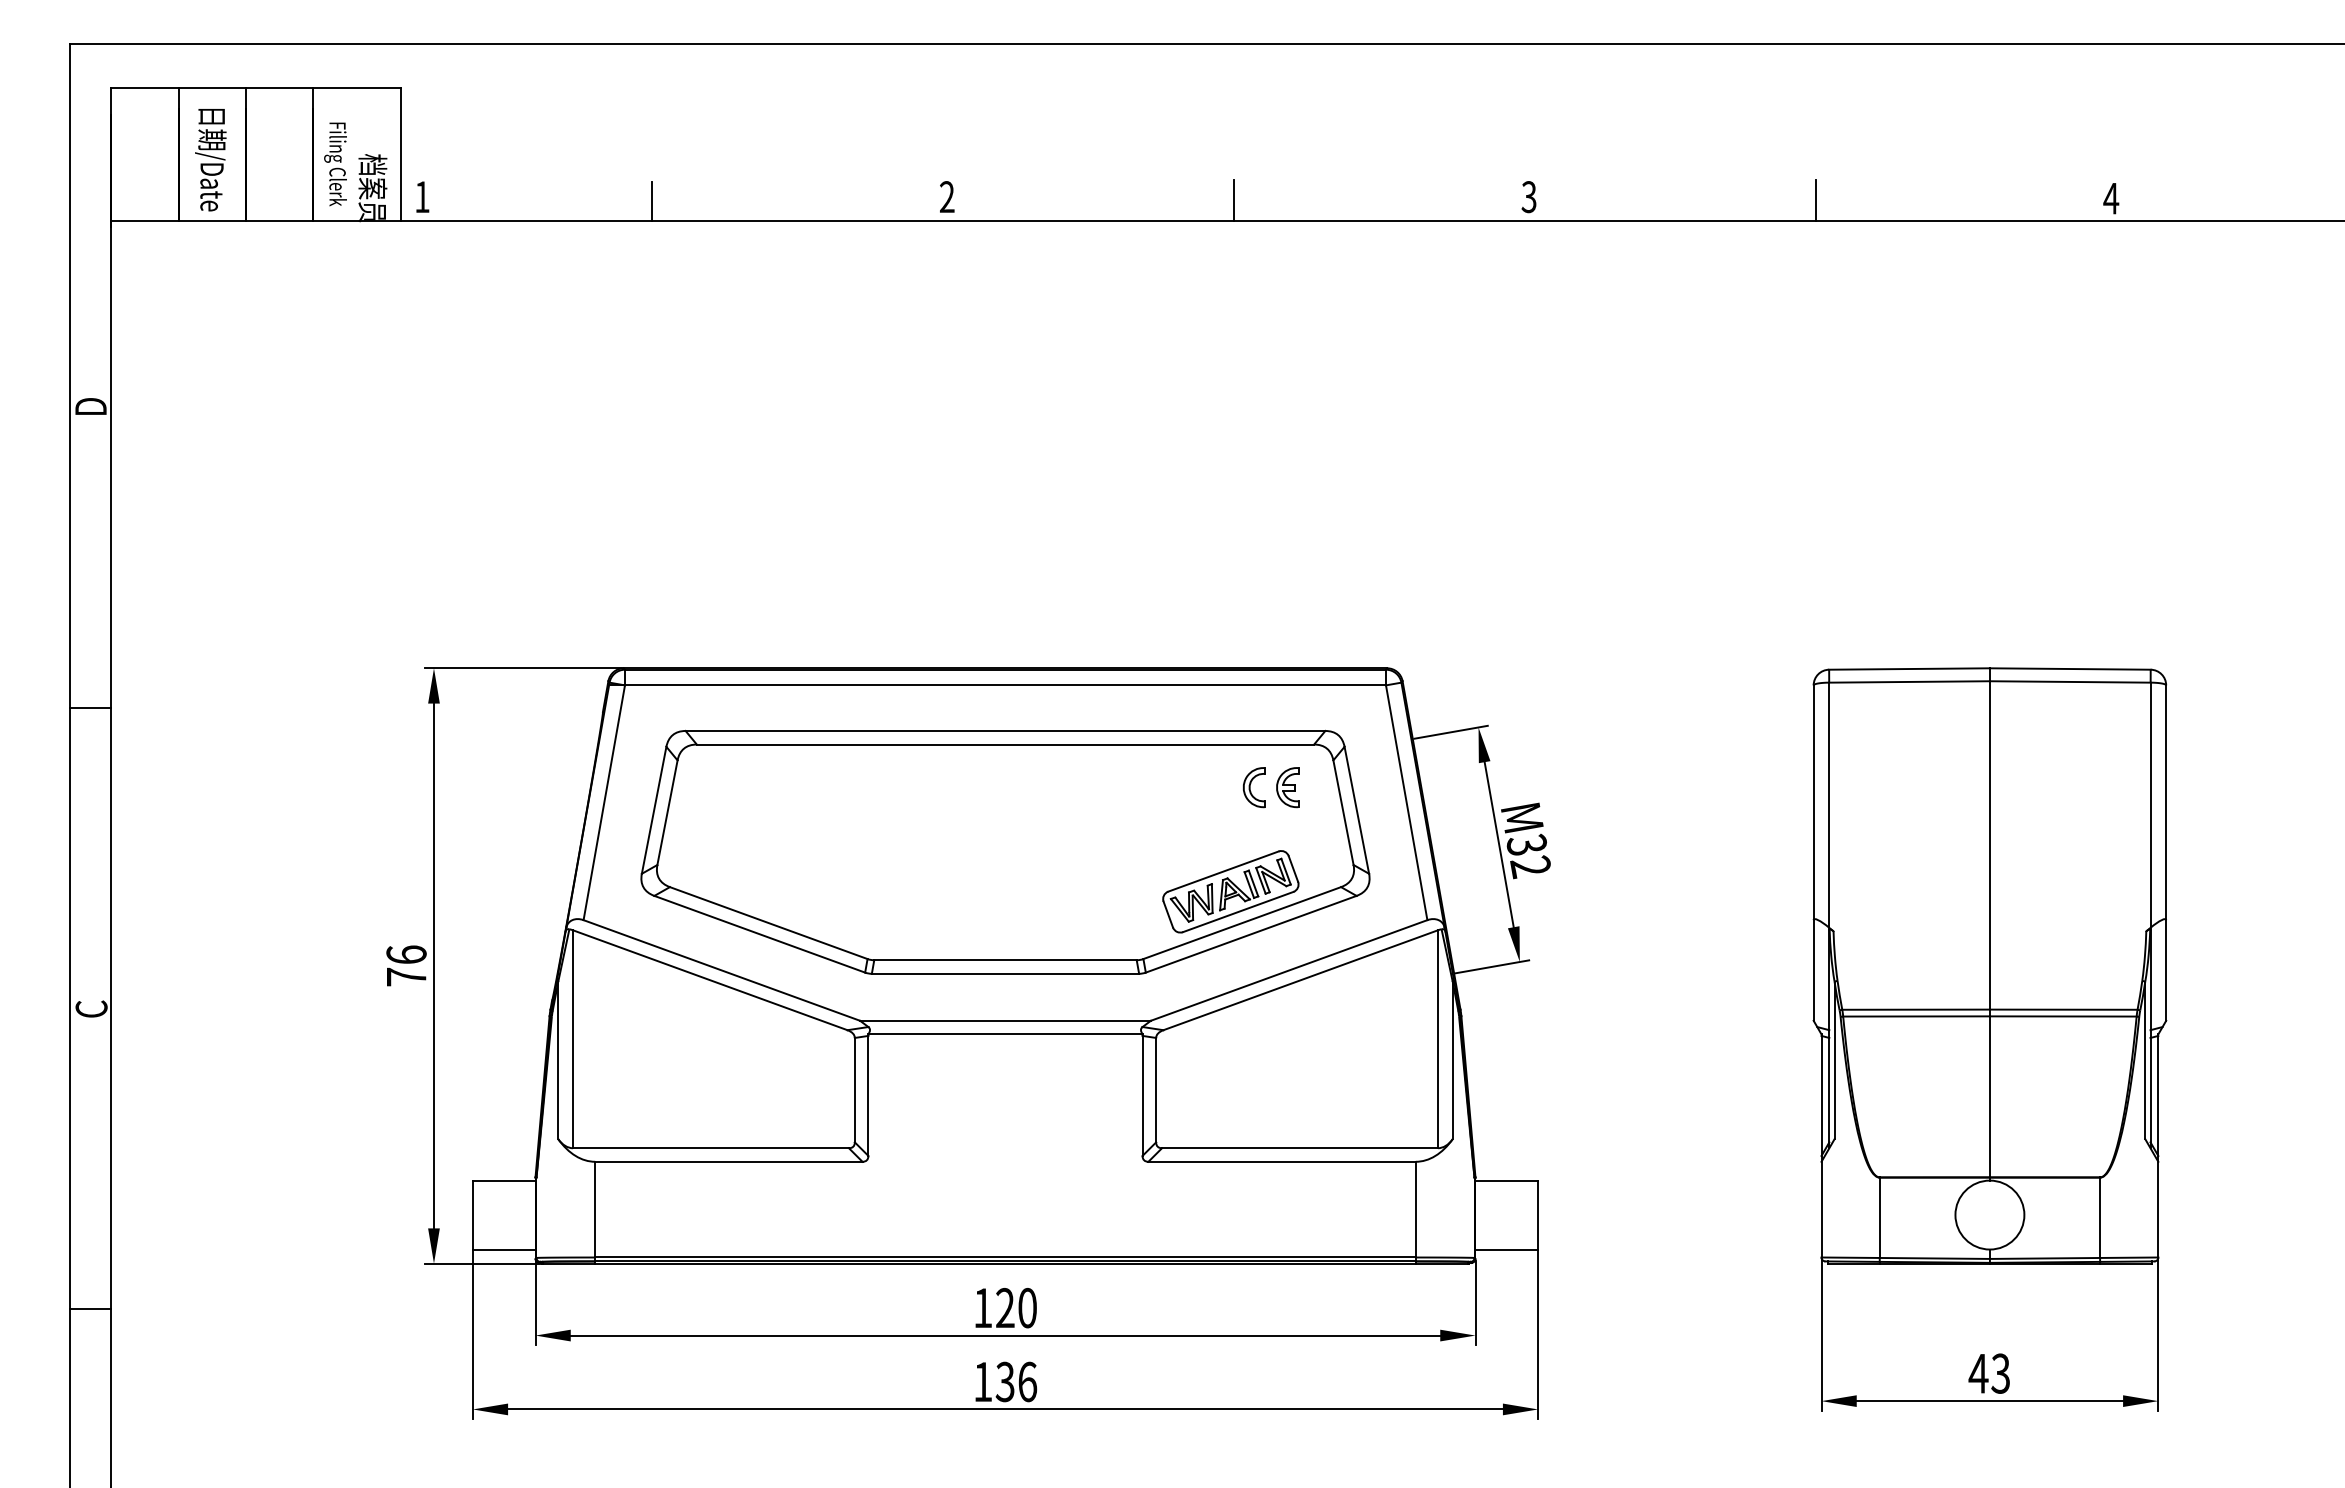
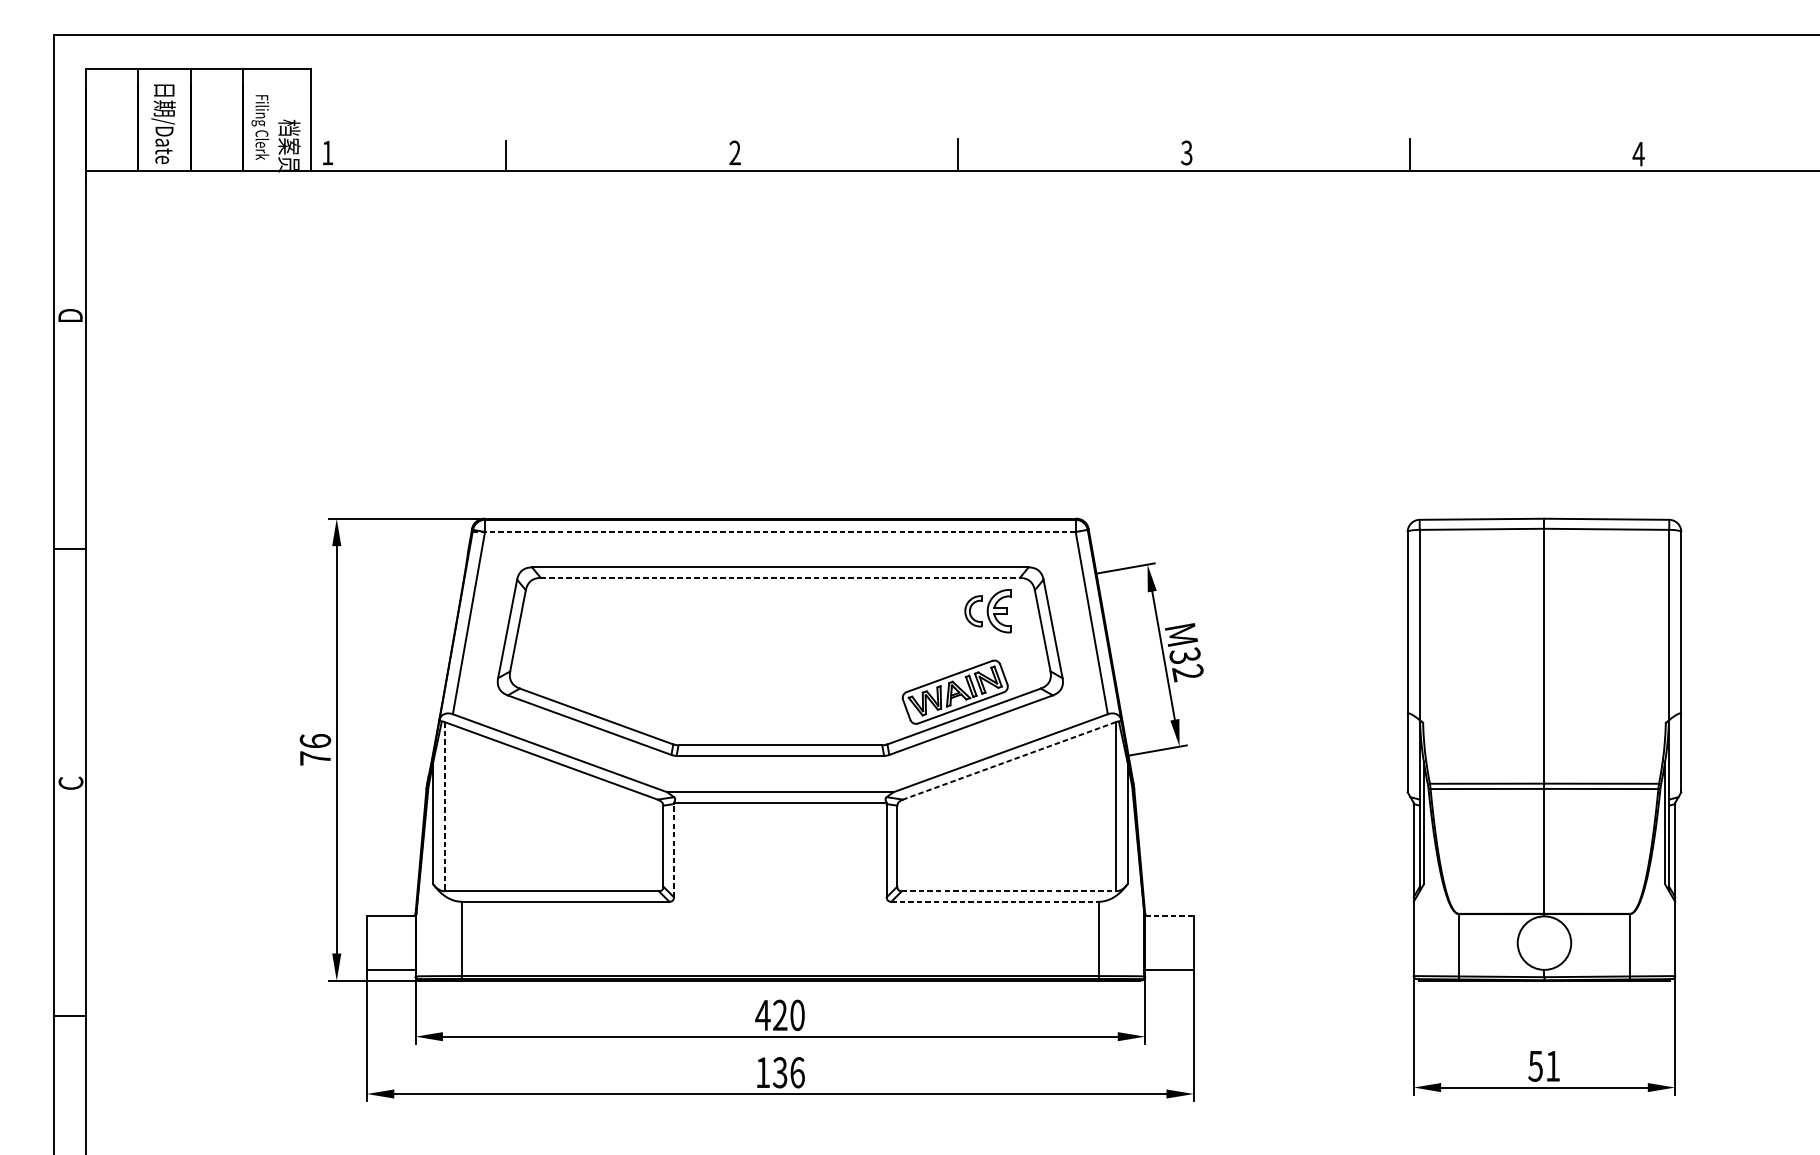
line: (997, 685) -> (774, 532), solid -> dashed
line: (1005, 744) -> (780, 577), solid -> dashed
part: (1287, 787) -> (999, 611), size x1.4
line: (1300, 980) -> (1009, 761), solid -> dashed
line: (573, 1039) -> (445, 806), solid -> dashed
line: (868, 1095) -> (674, 850), solid -> dashed
line: (1299, 1148) -> (1008, 891), solid -> dashed
line: (1282, 1161) -> (995, 901), solid -> dashed
line: (1507, 1180) -> (1170, 916), solid -> dashed
text: (983, 1307) -> (763, 1014), 120 -> 420
text: (1988, 1373) -> (1543, 1066), 43 -> 51

